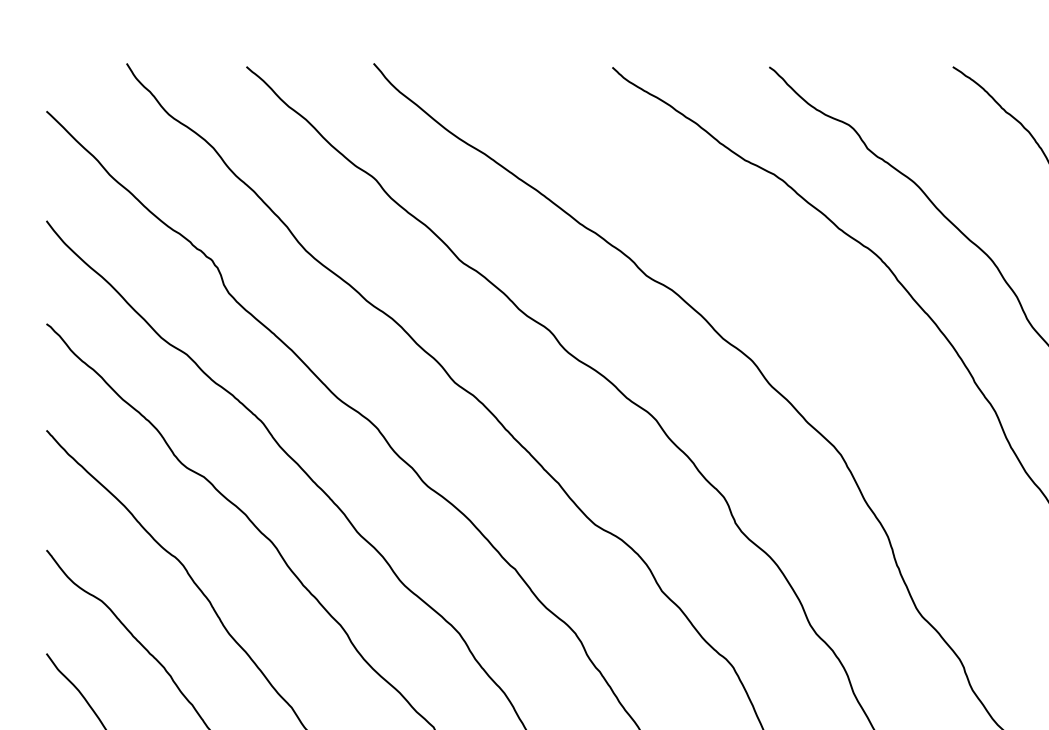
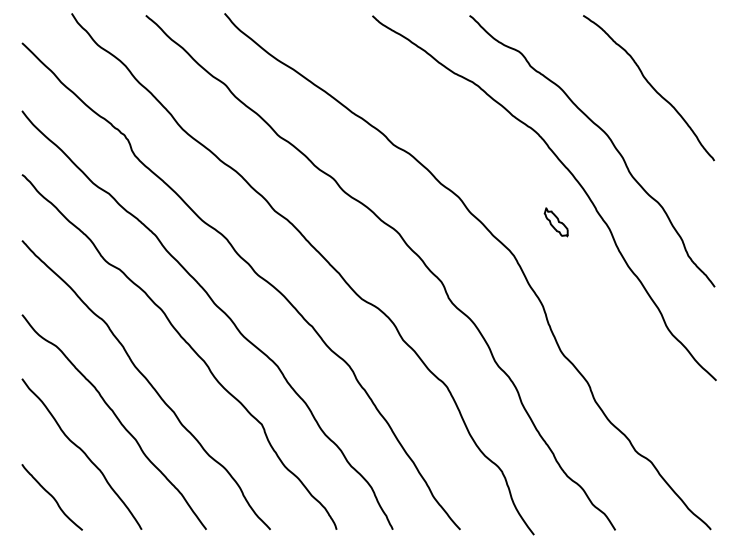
part: (908, 401) -> (555, 222), added

